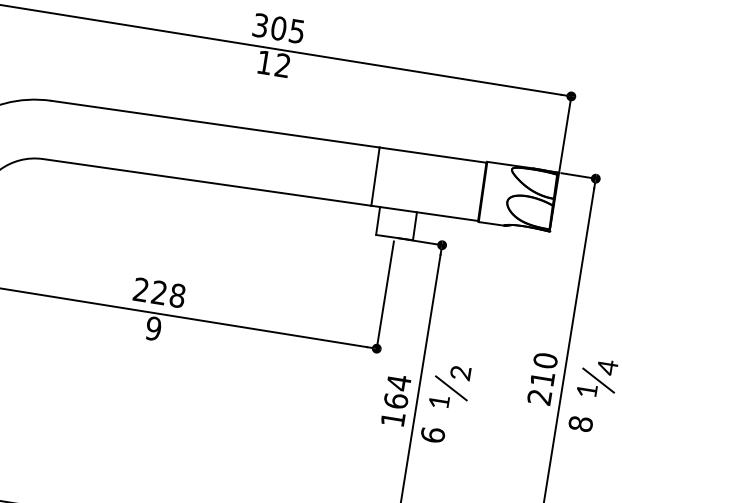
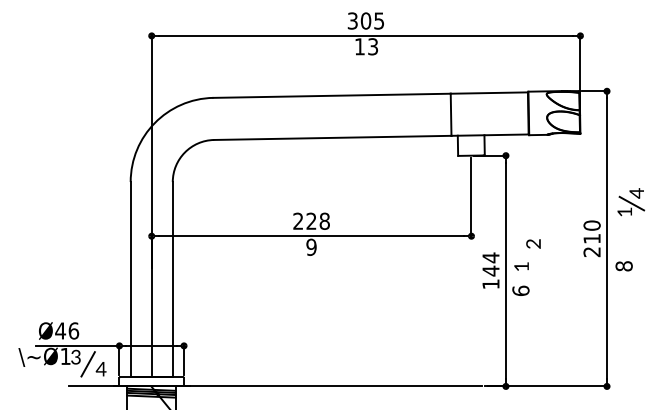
text: (283, 65) -> (373, 46), 12 -> 13
part: (598, 378) -> (631, 202), moved
line: (451, 387) -> (528, 255), removed
text: (395, 400) -> (490, 270), 164 -> 144

